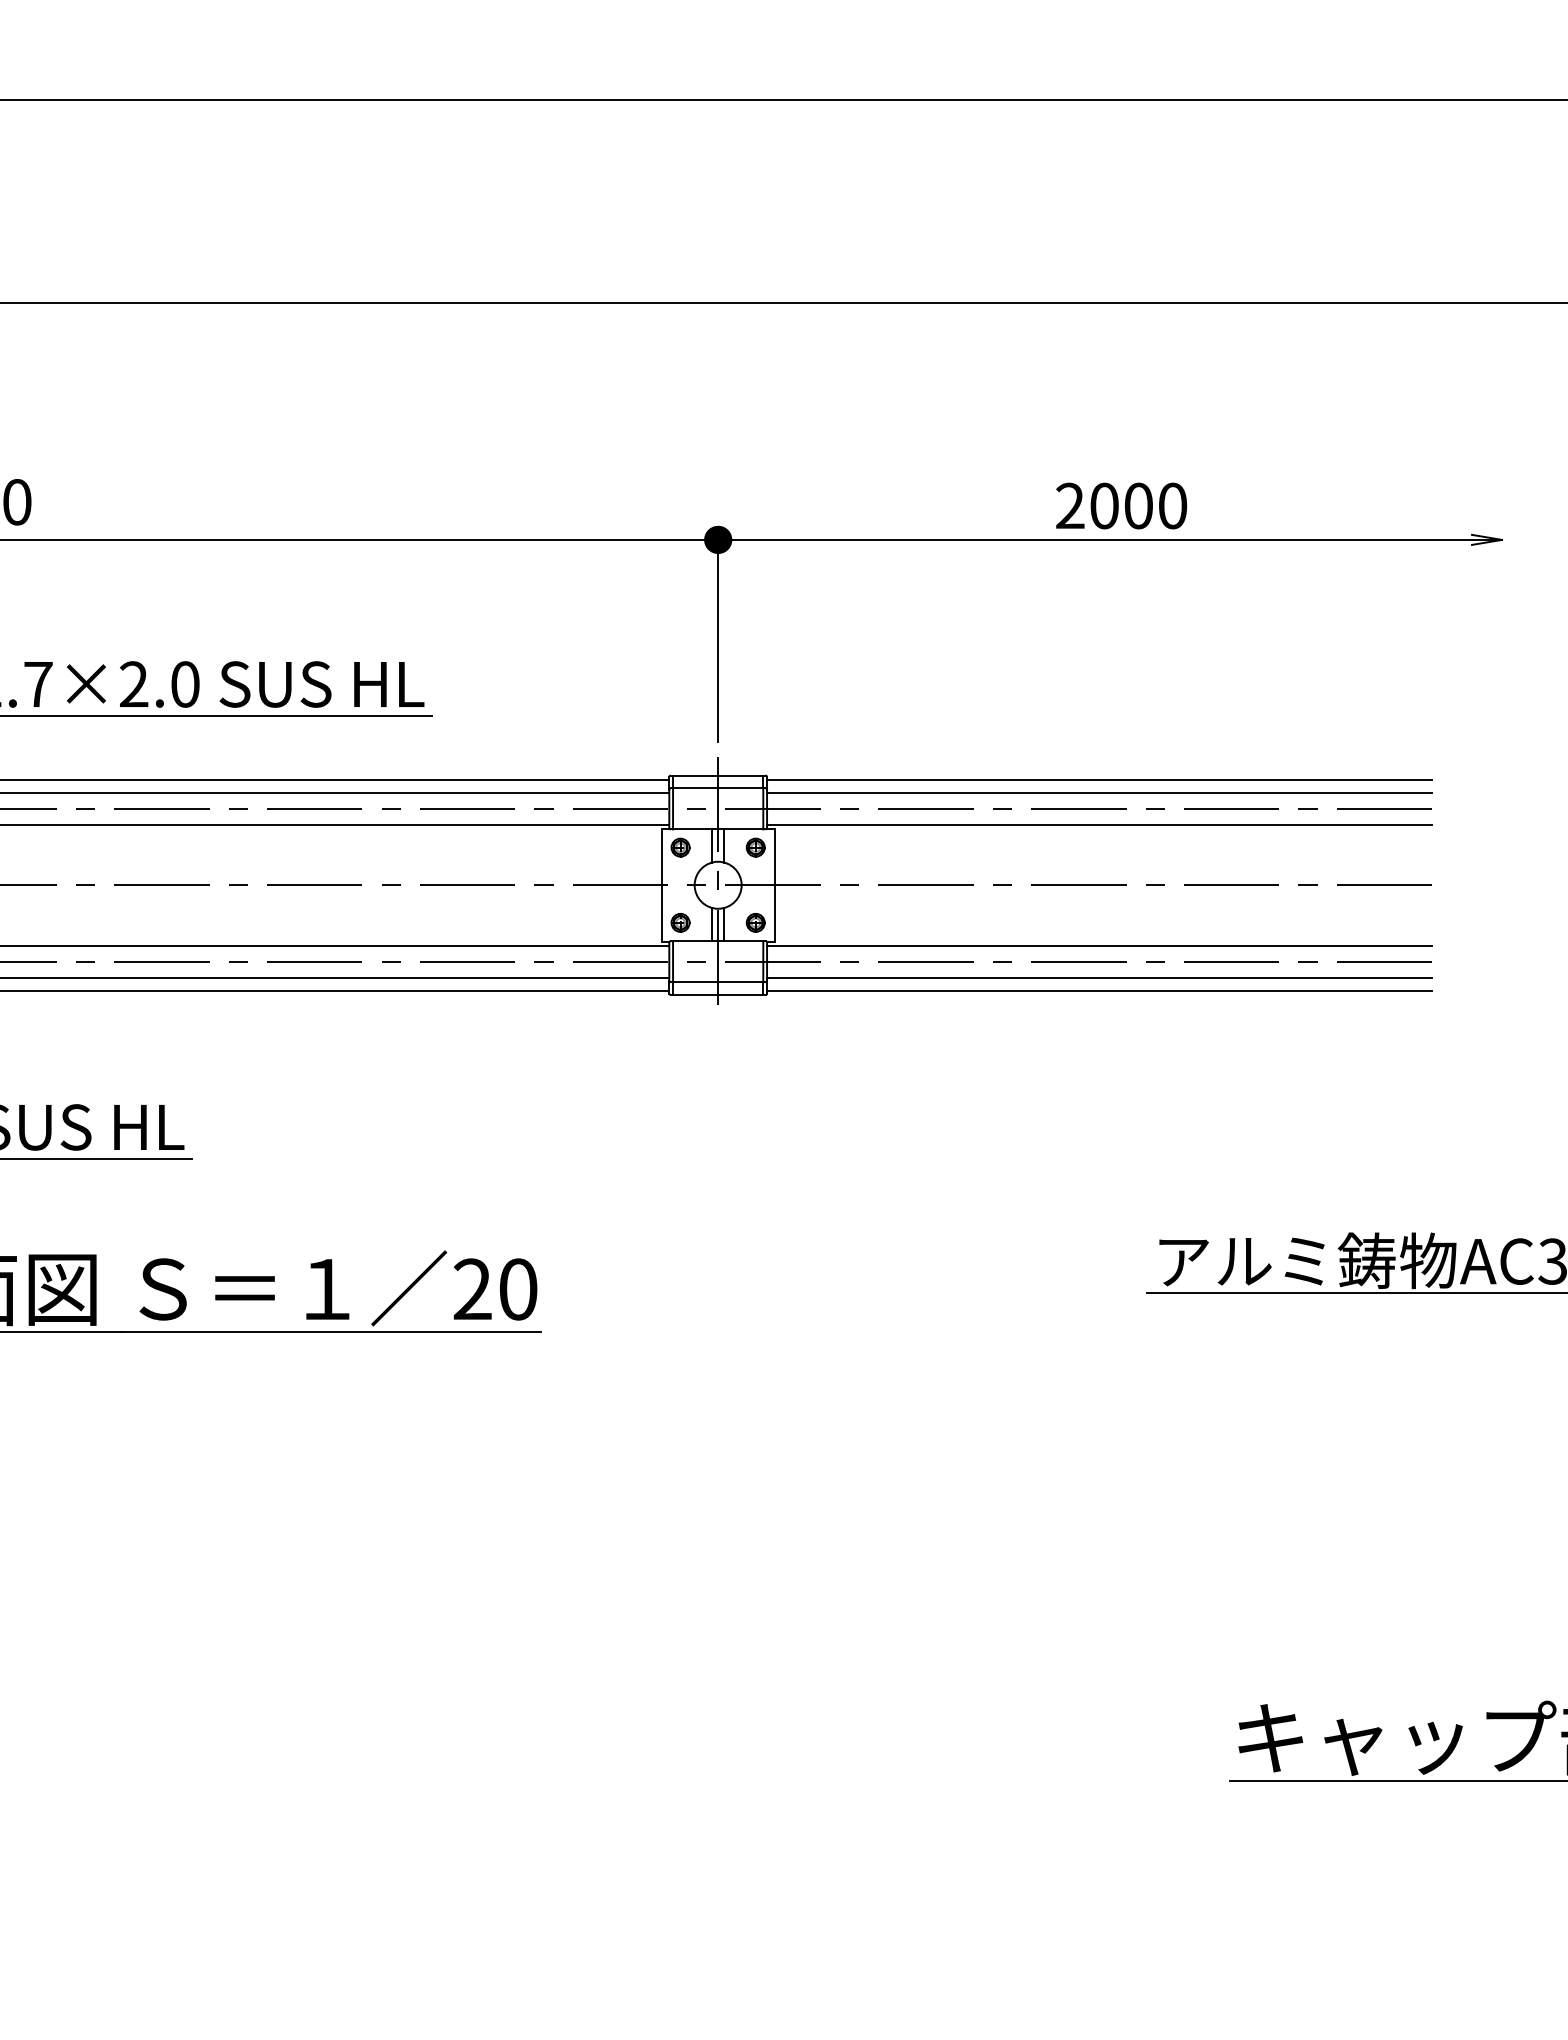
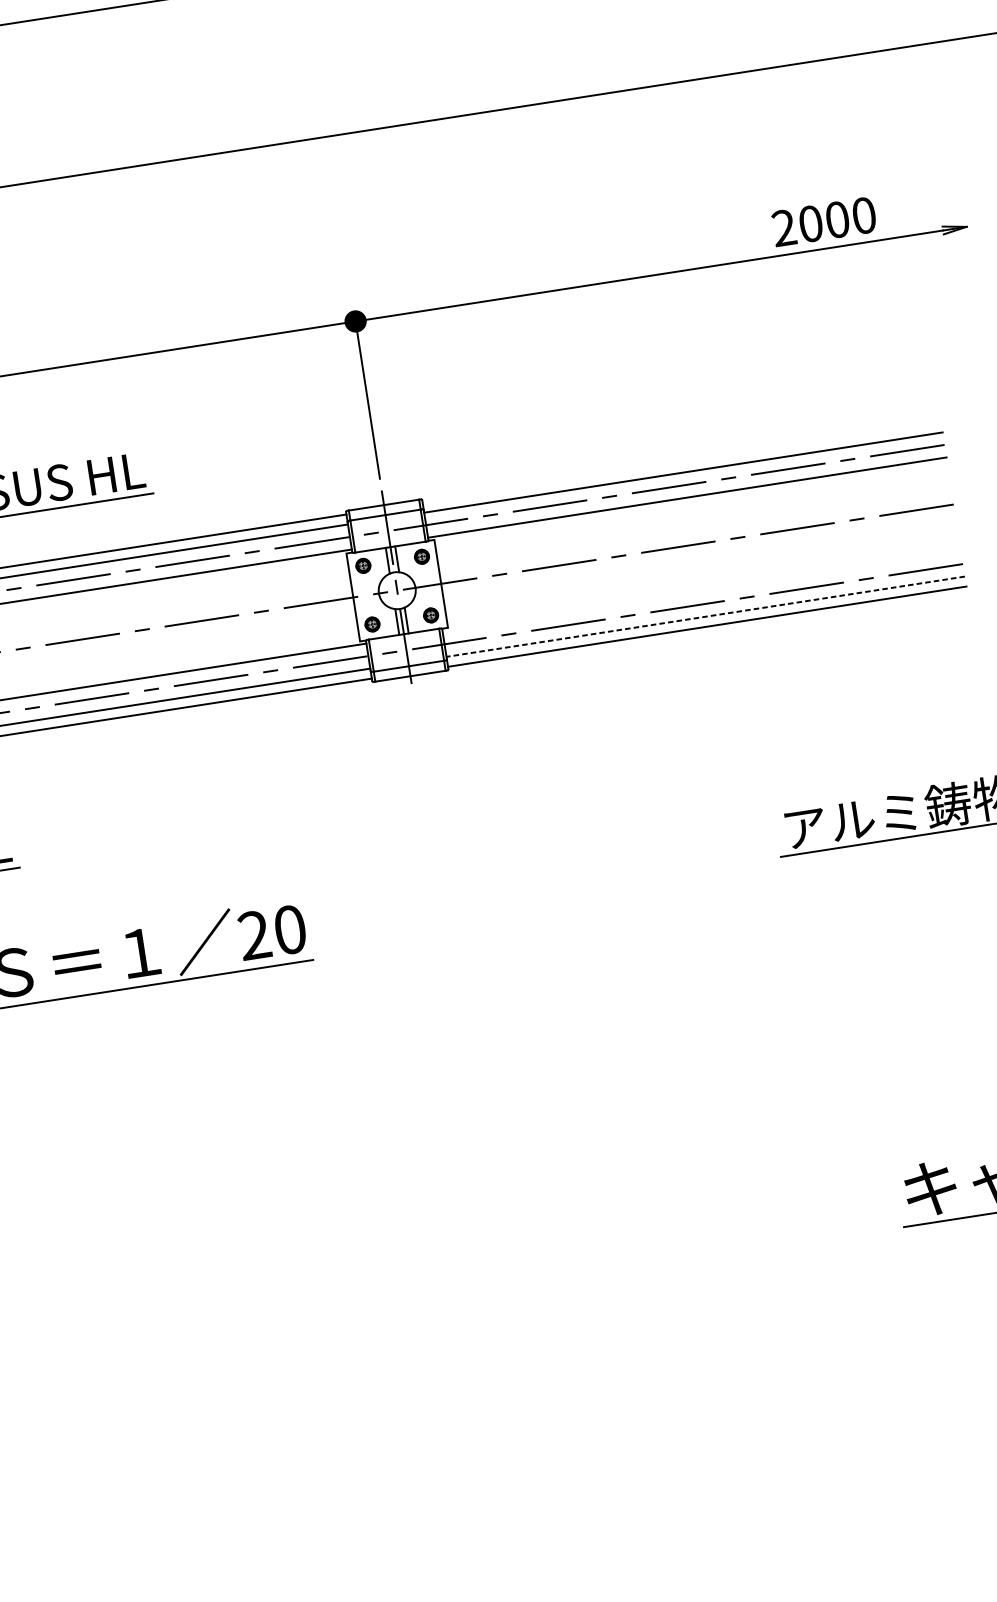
text: (1121, 505) -> (824, 221), moved
line: (1099, 780) -> (681, 462), removed
line: (1099, 945) -> (701, 591), removed
line: (1099, 977) -> (705, 616), solid -> dashed

